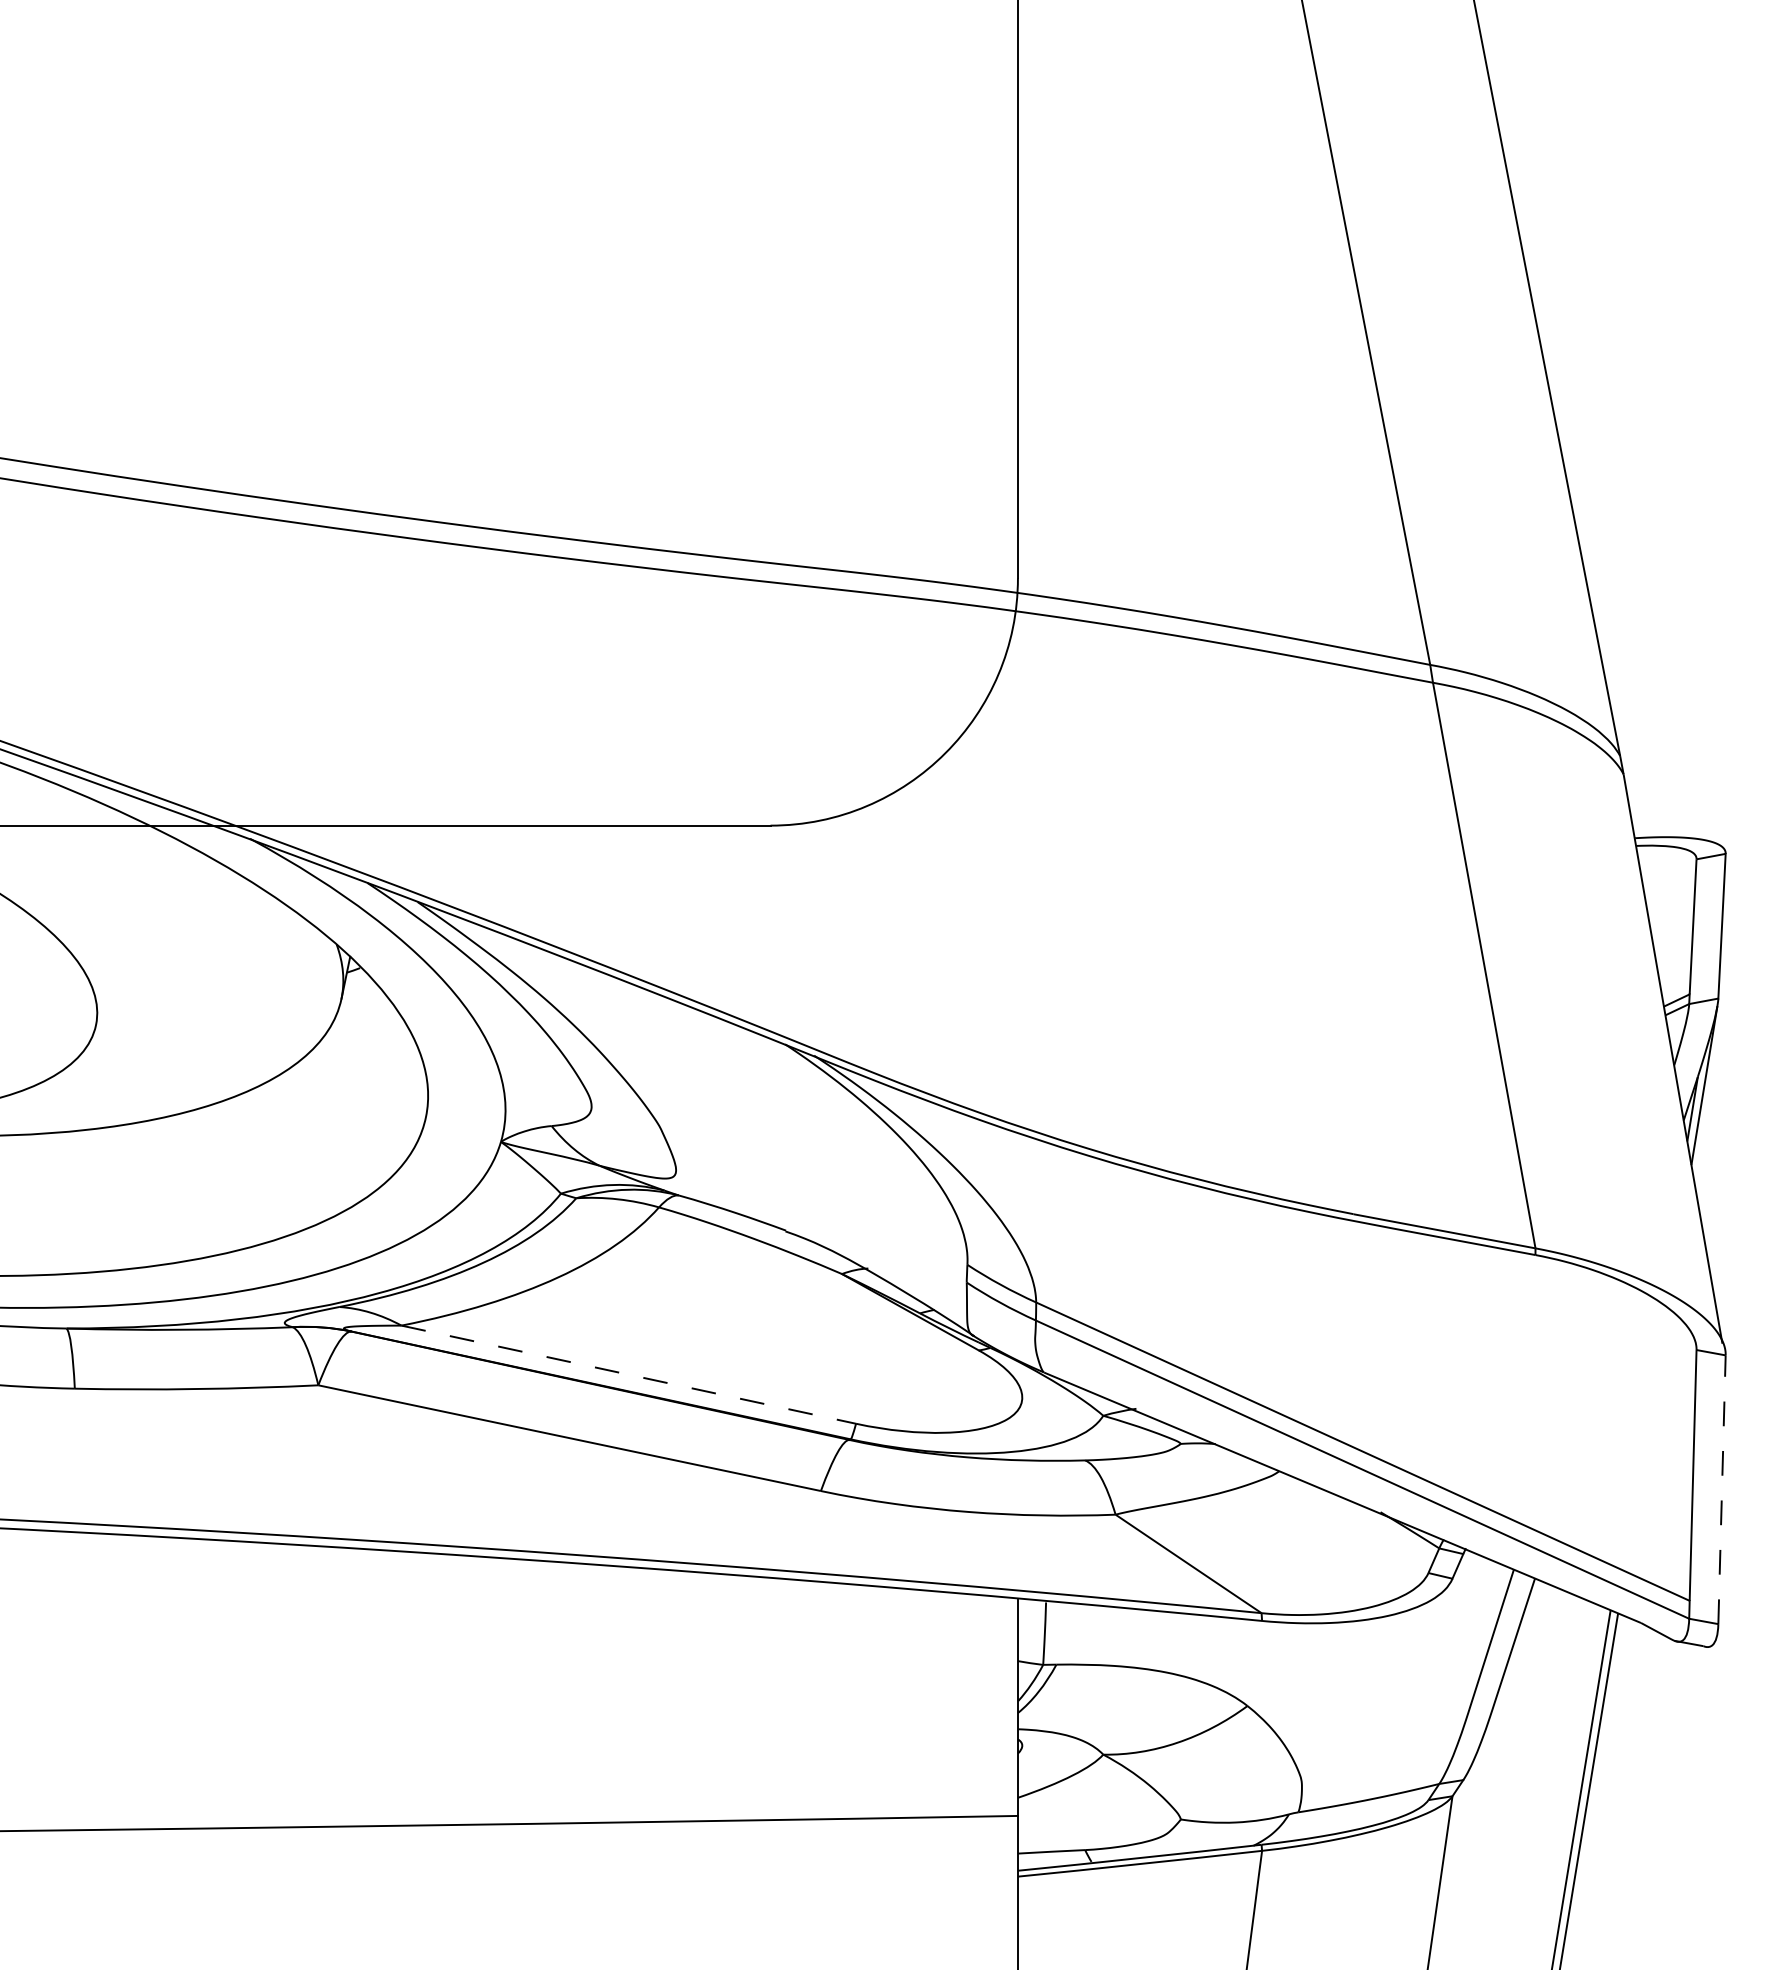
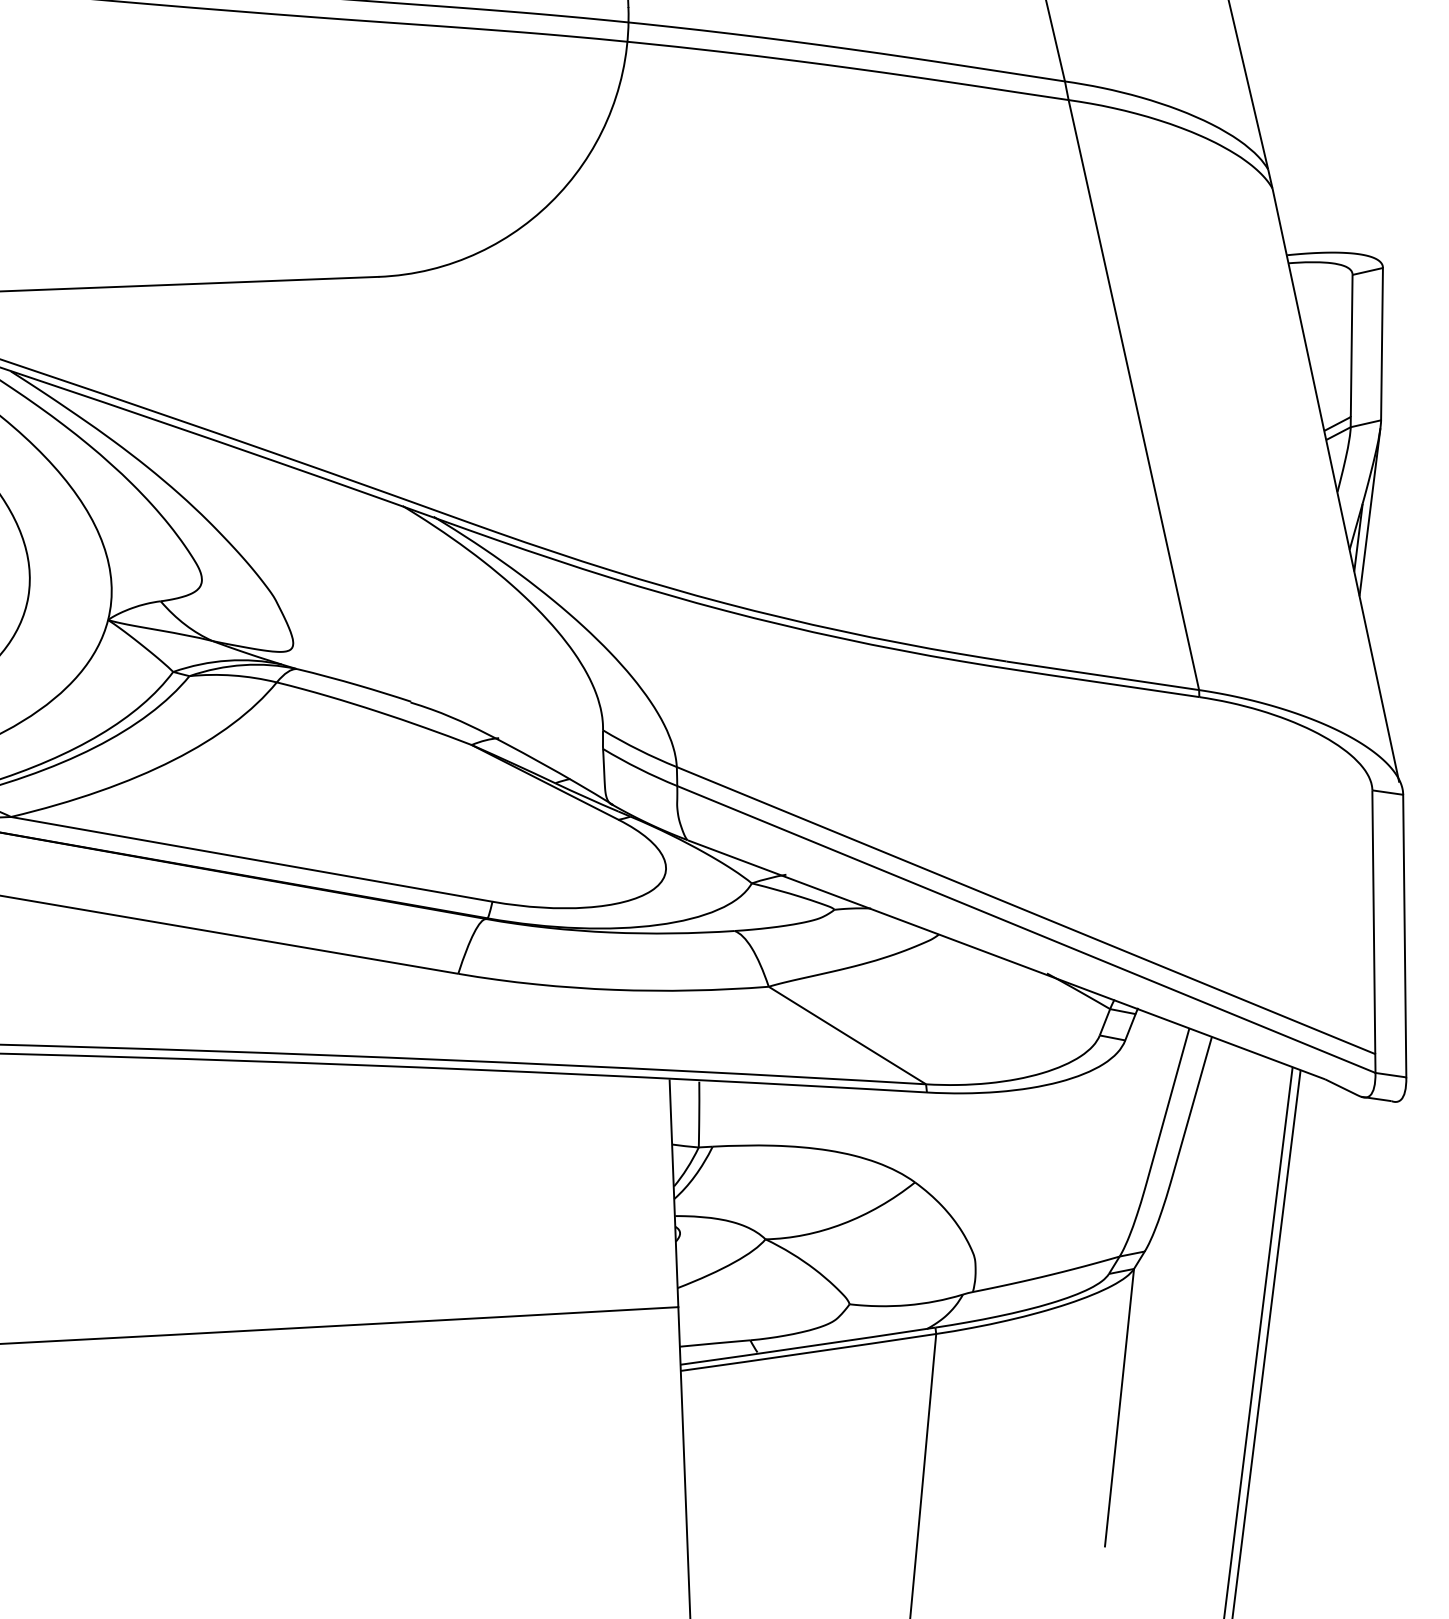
line: (628, 1374) -> (251, 859), dashed -> solid
line: (1722, 1489) -> (1405, 935), dashed -> solid

